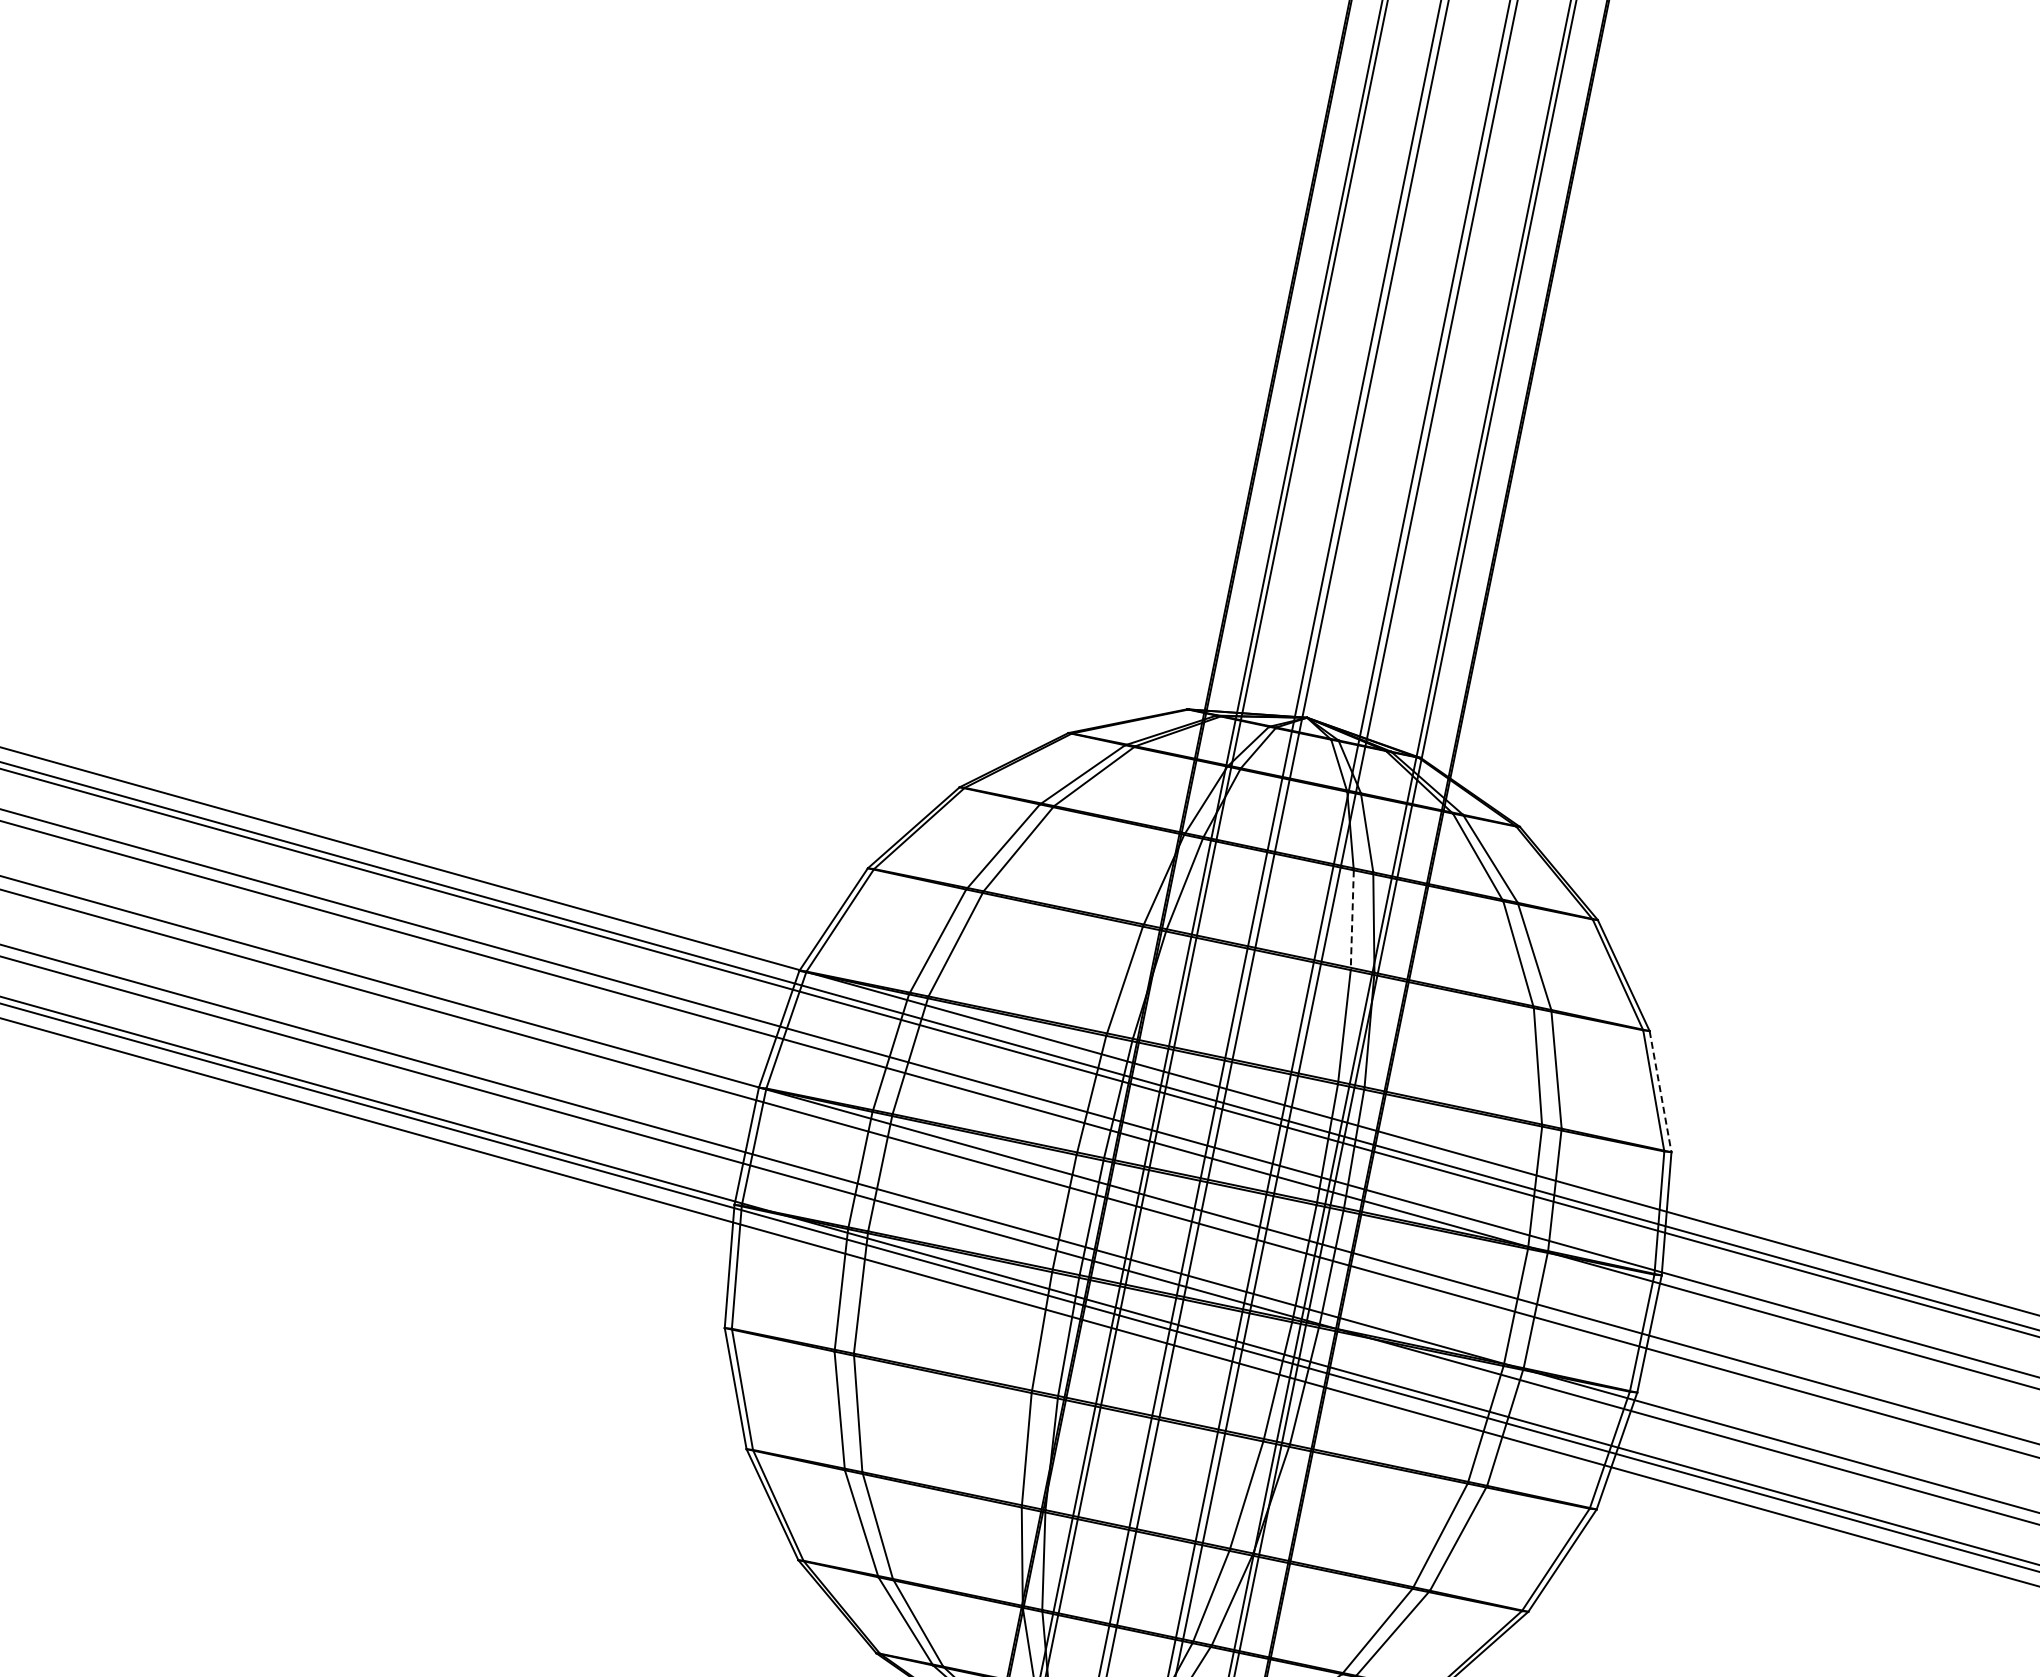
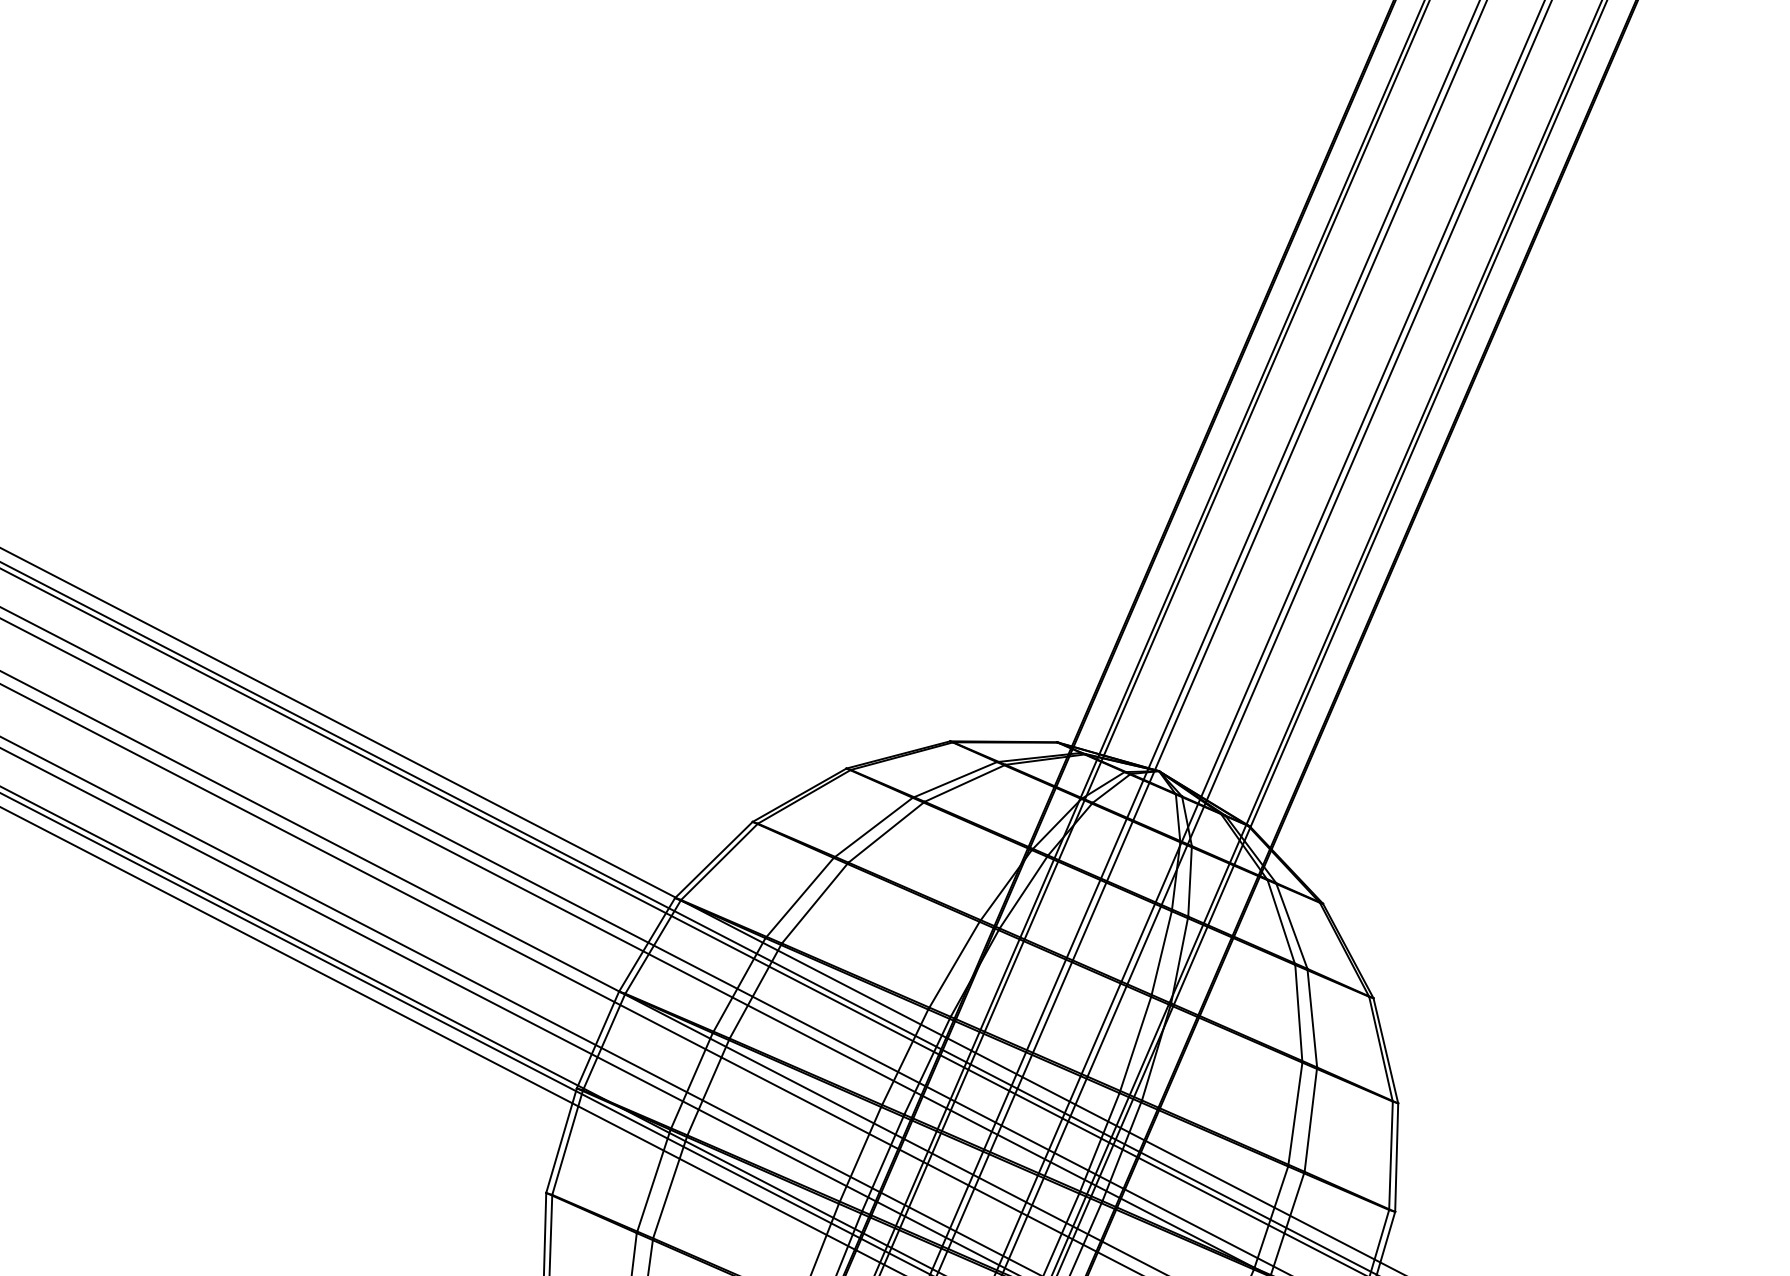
line: (1352, 920) -> (1161, 954), dashed -> solid
line: (1660, 1091) -> (1396, 1157), dashed -> solid

